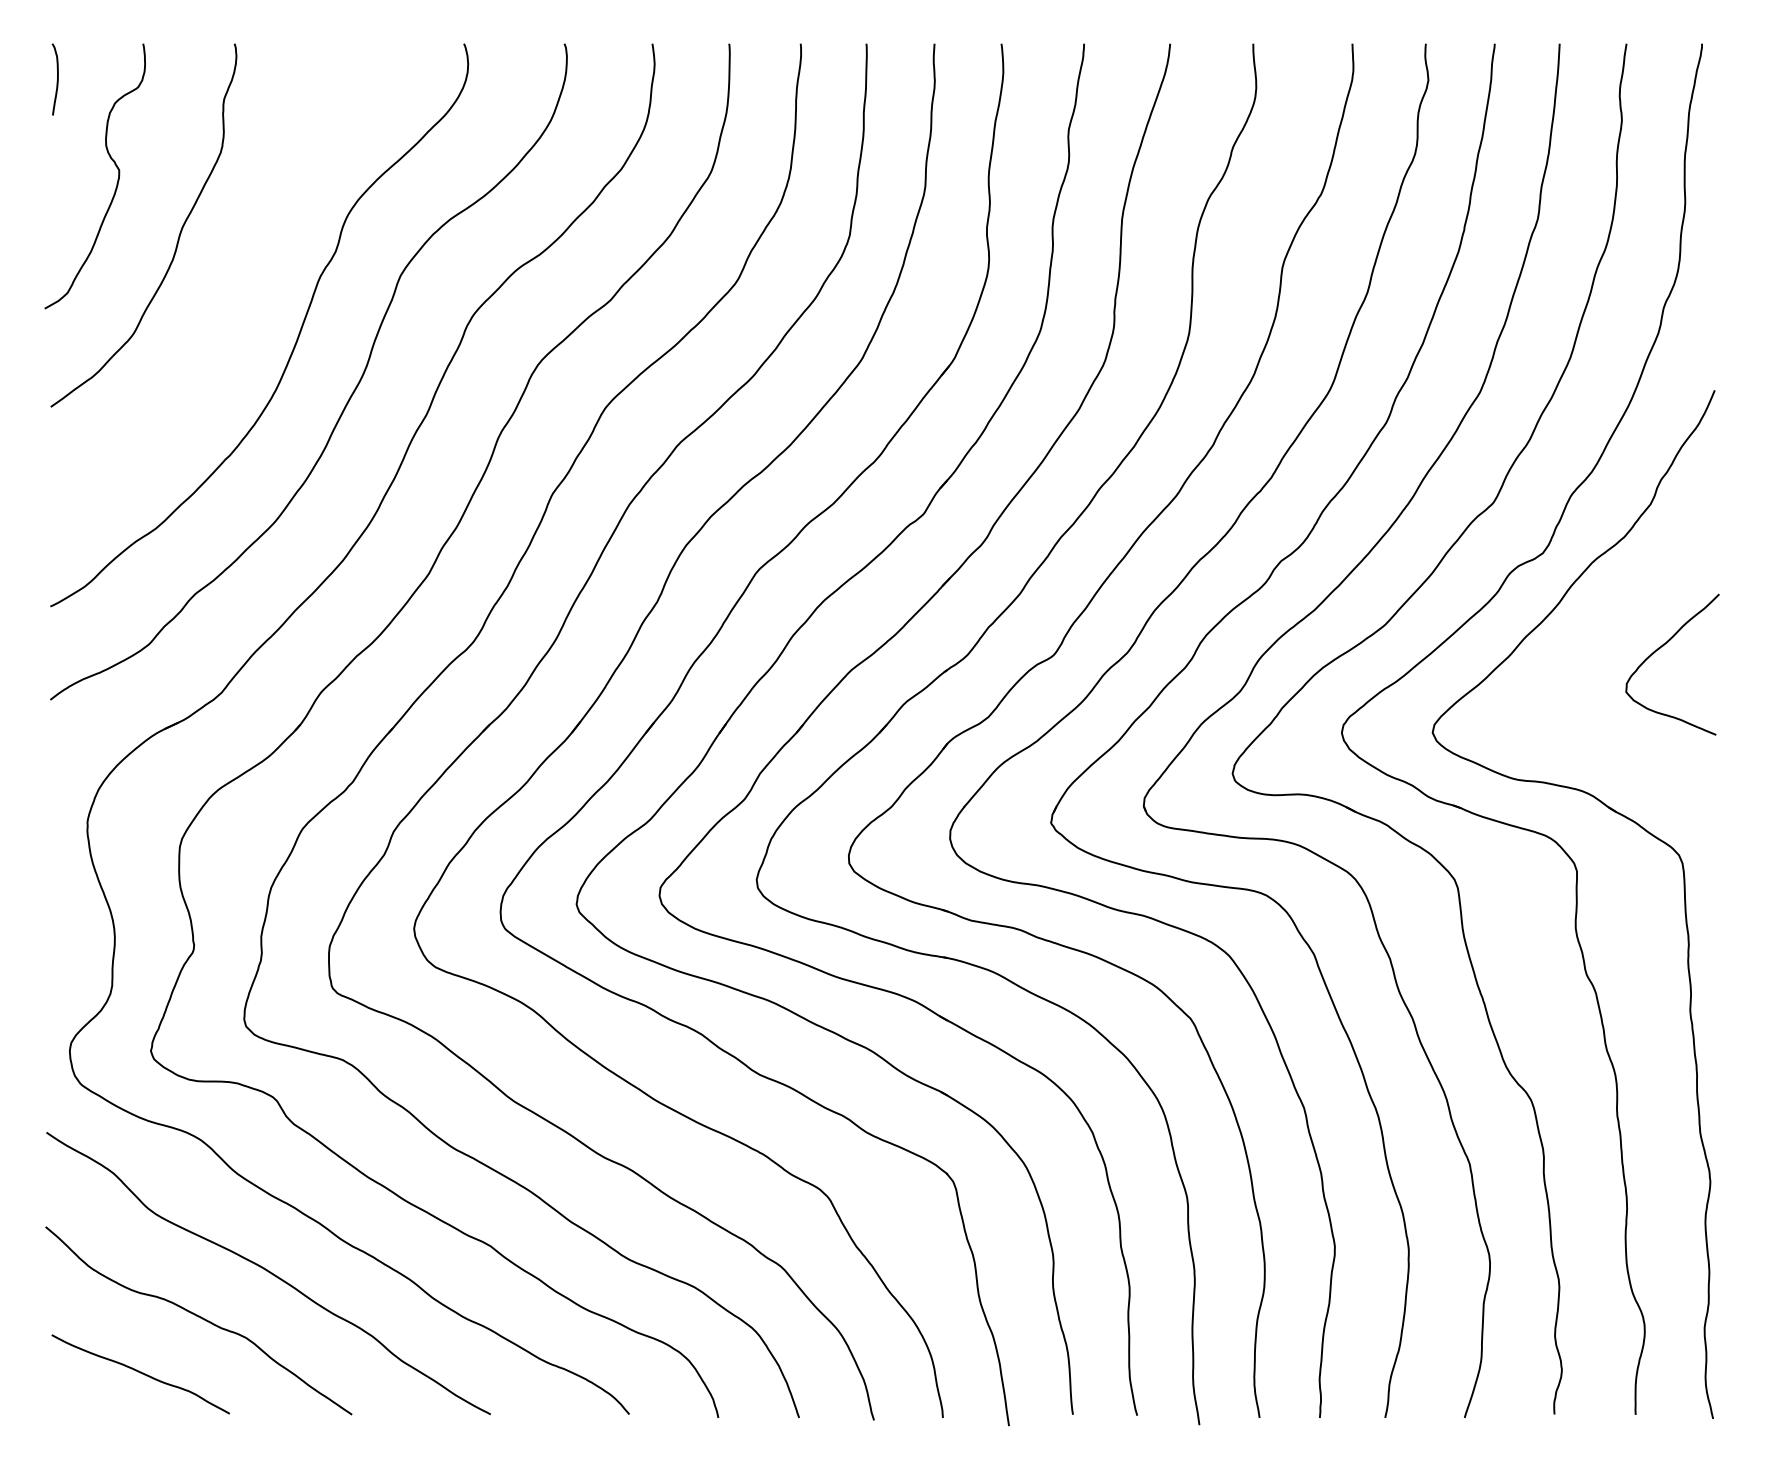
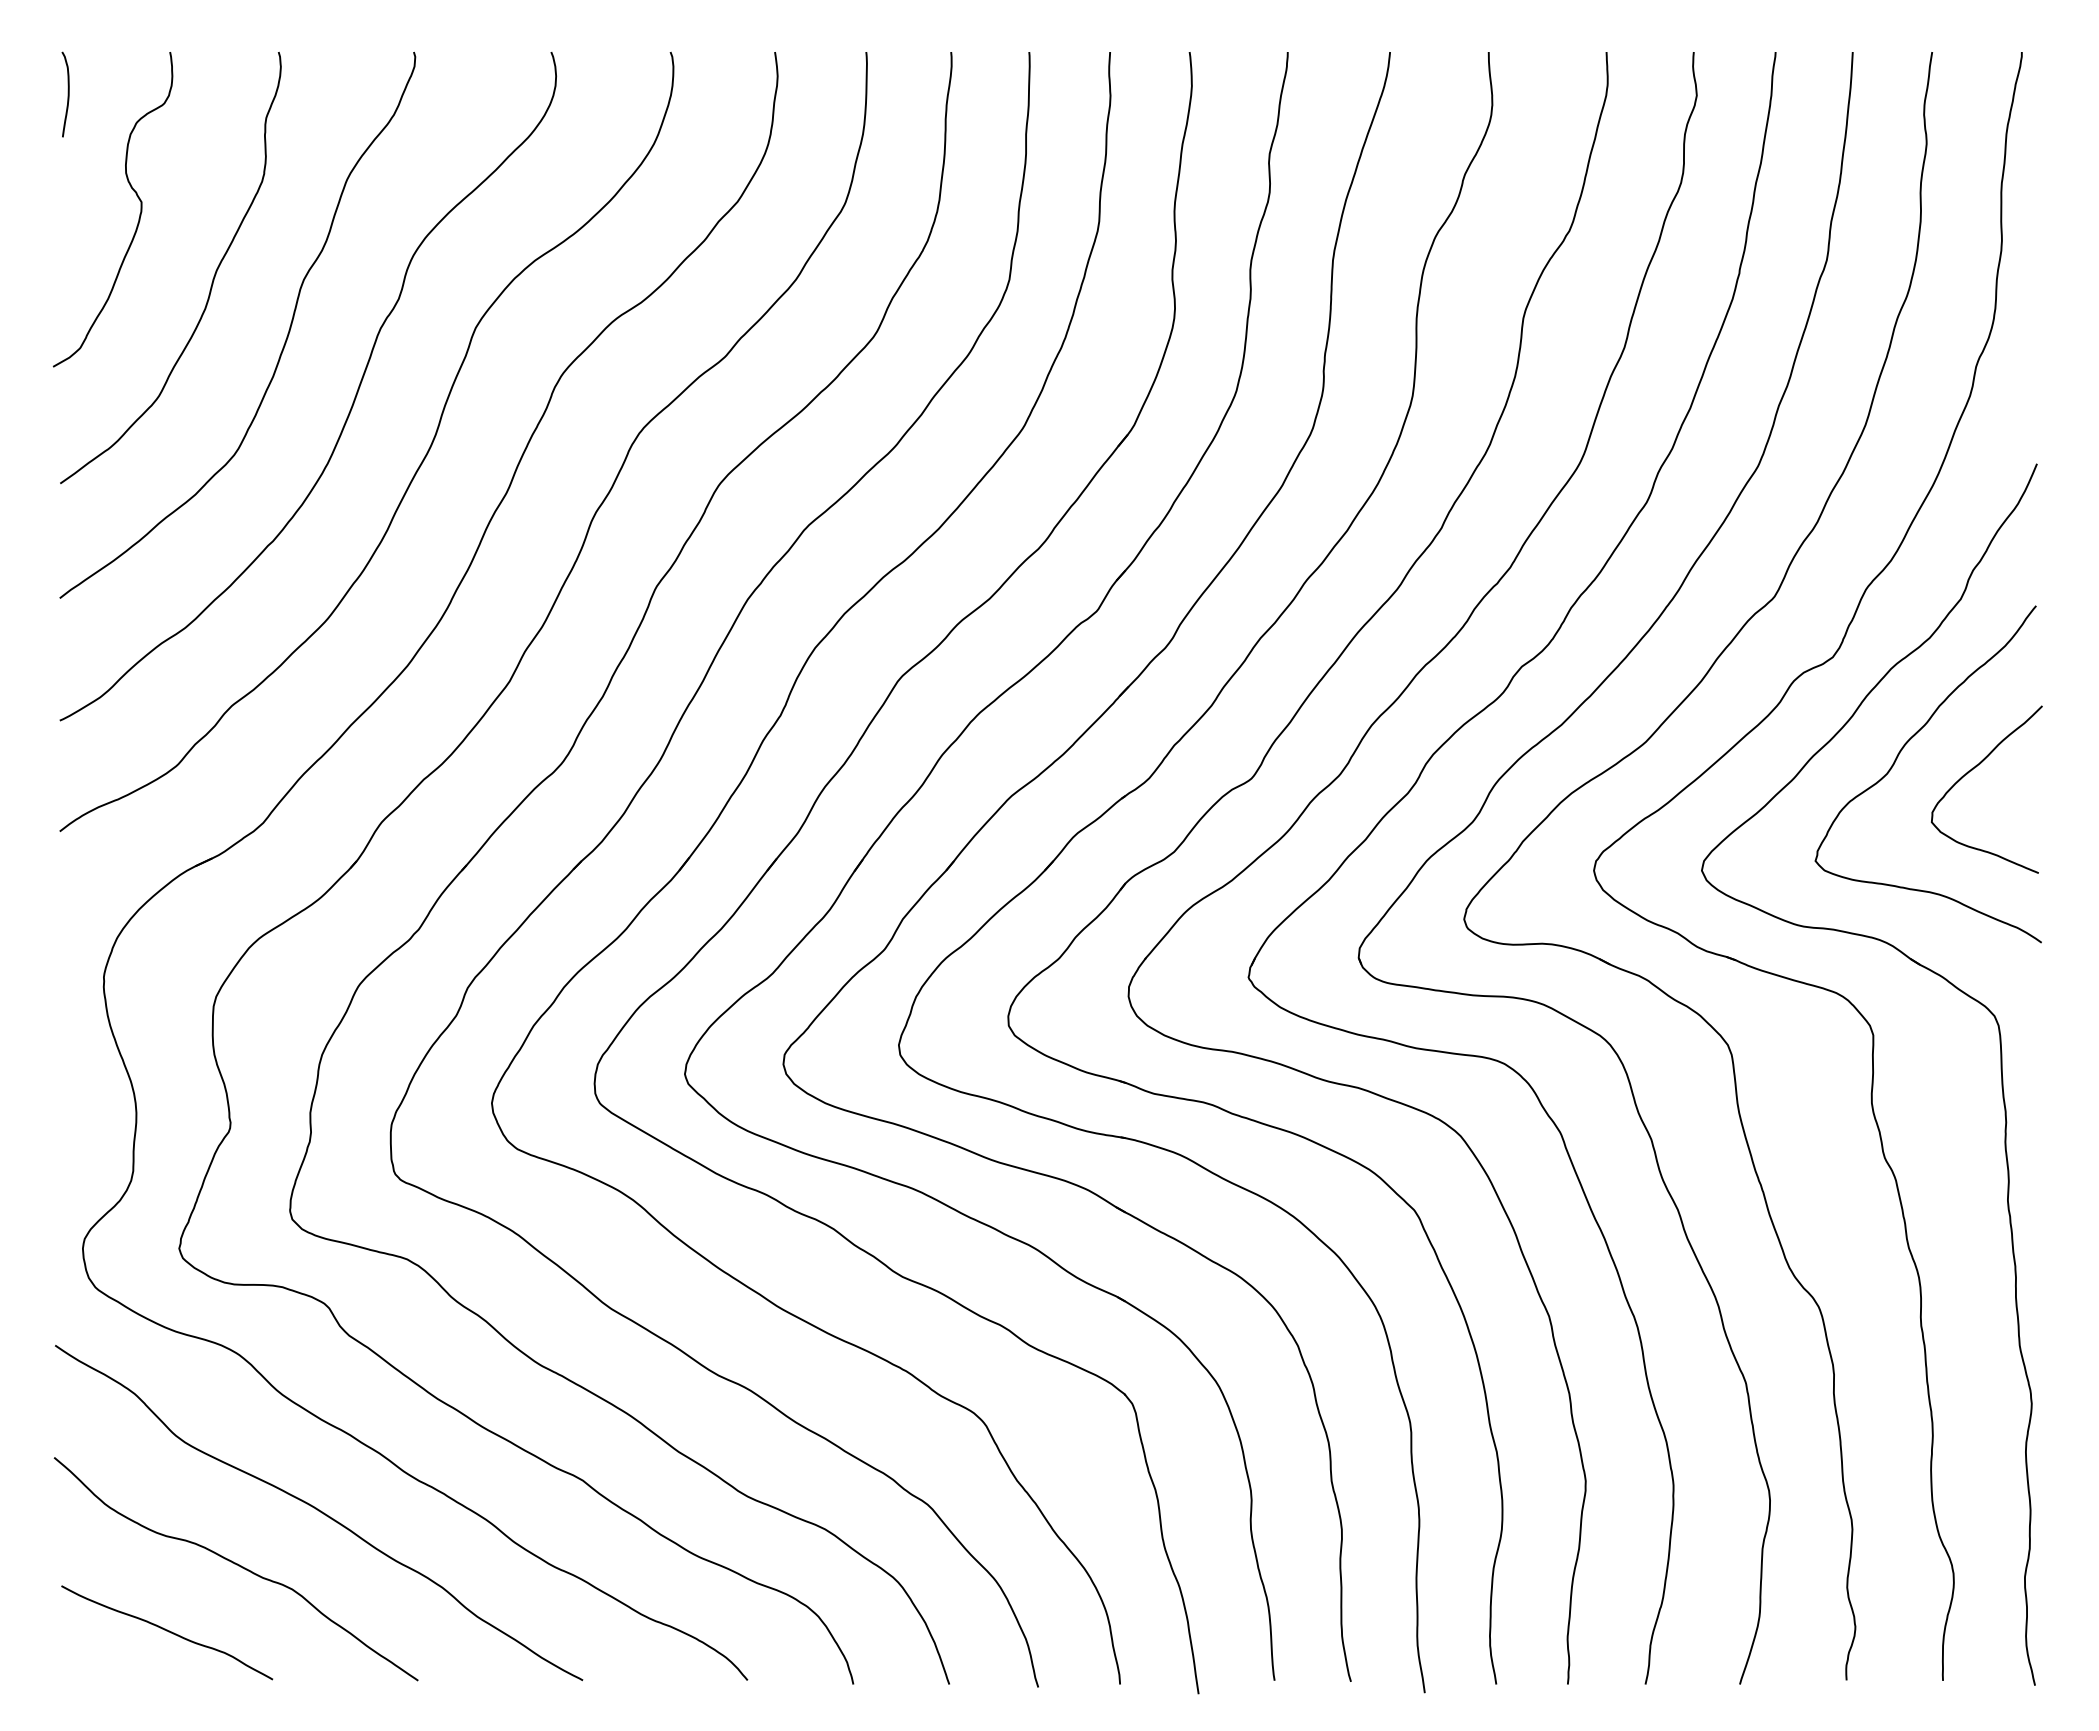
curve: (240, 285) -> (285, 339), added
curve: (1597, 638) -> (1897, 758), added

